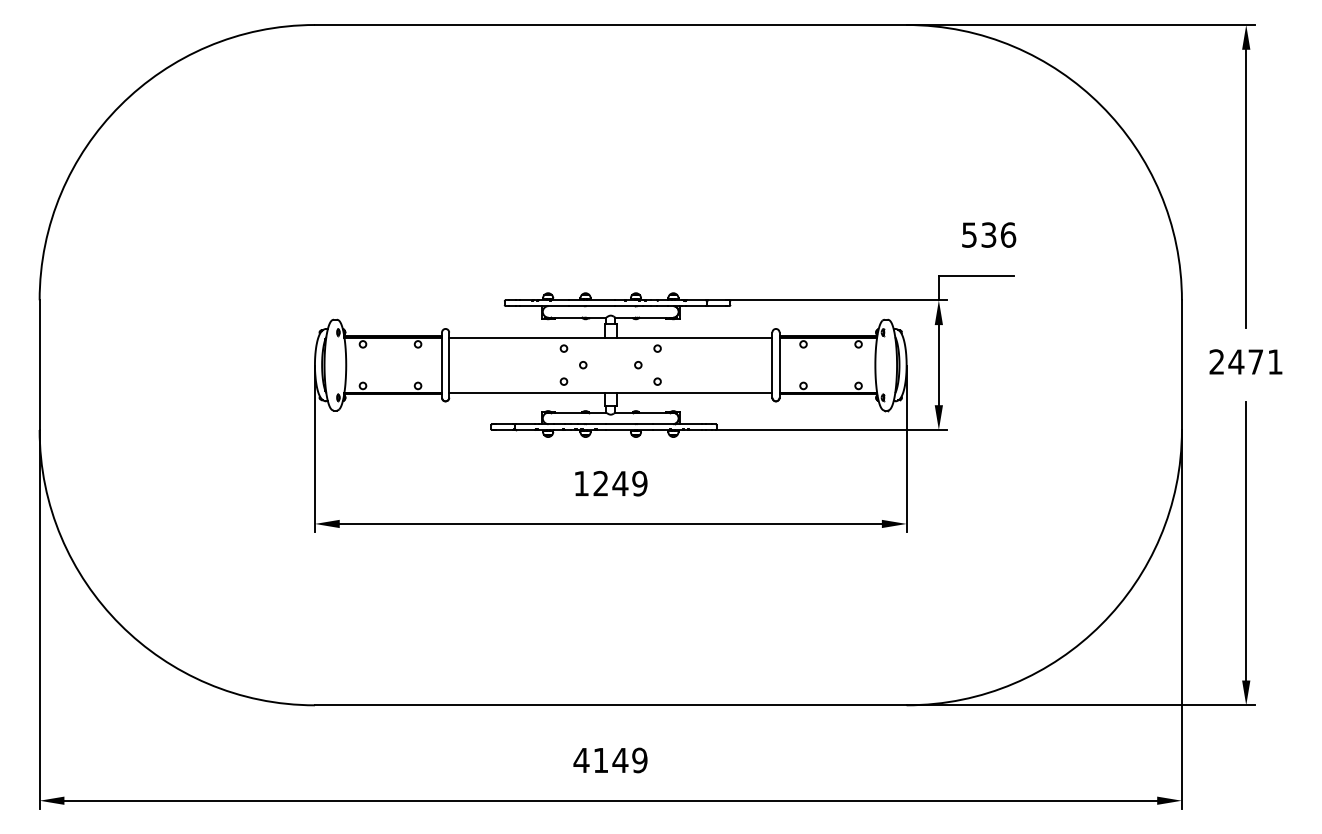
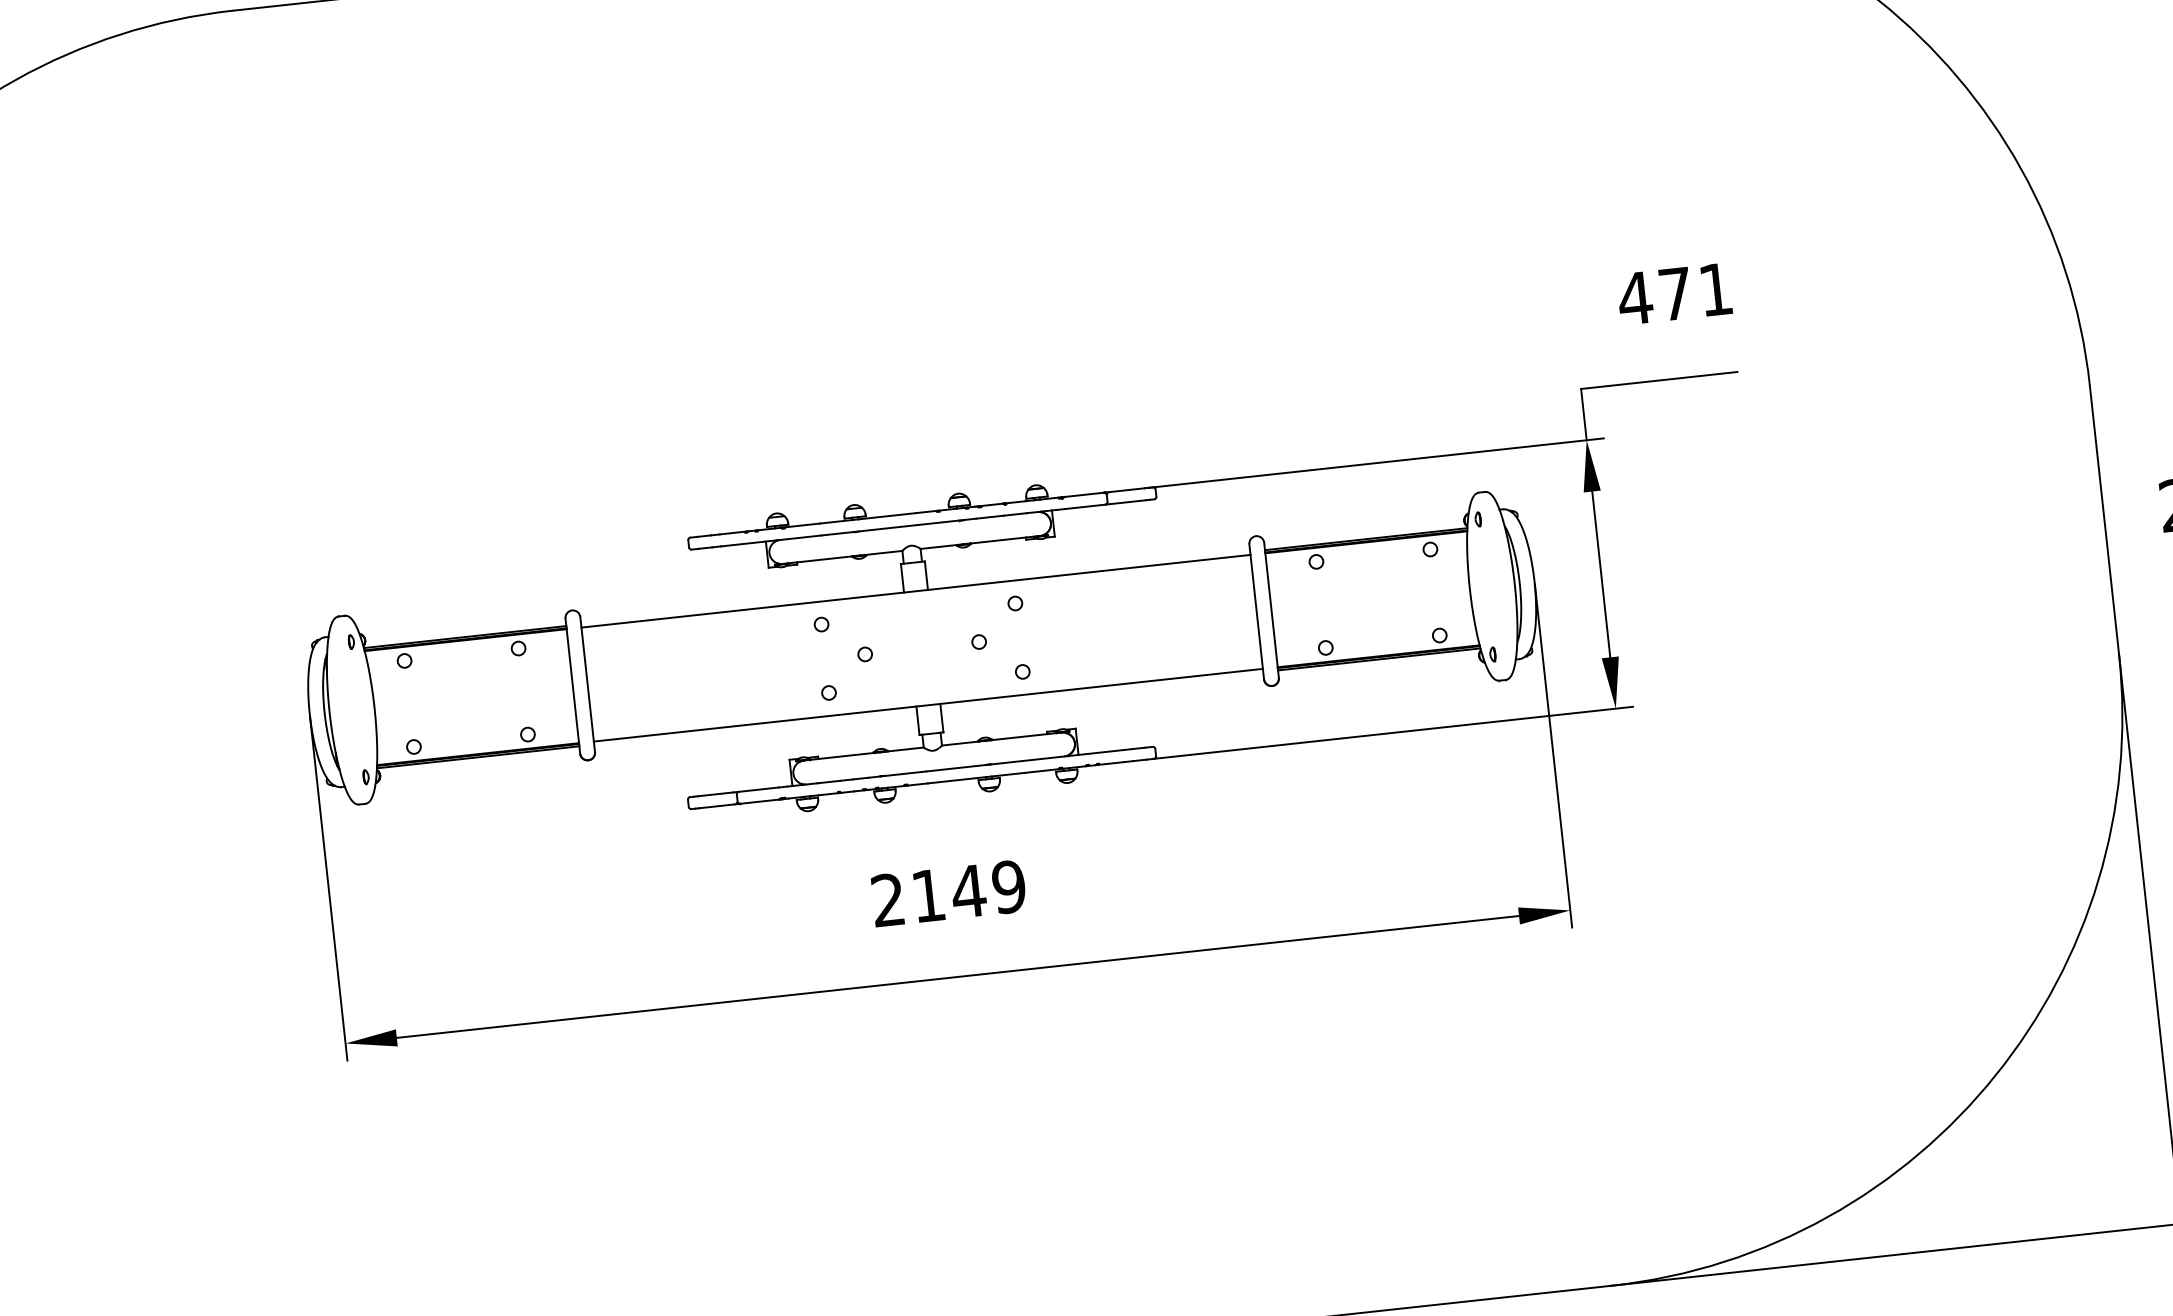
text: (988, 234) -> (1674, 292), 536 -> 471
text: (590, 482) -> (906, 895), 1249 -> 2149

